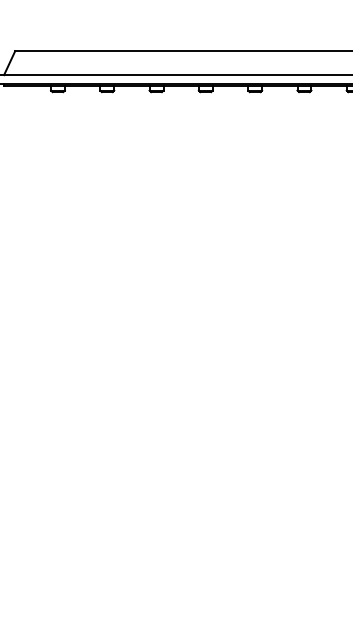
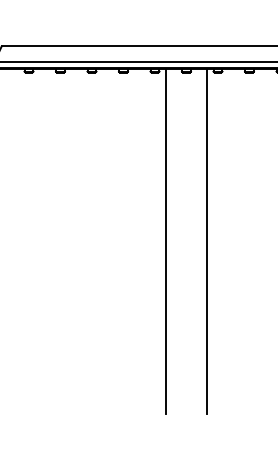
line: (271, 354) -> (165, 240), added
line: (337, 354) -> (207, 240), added

